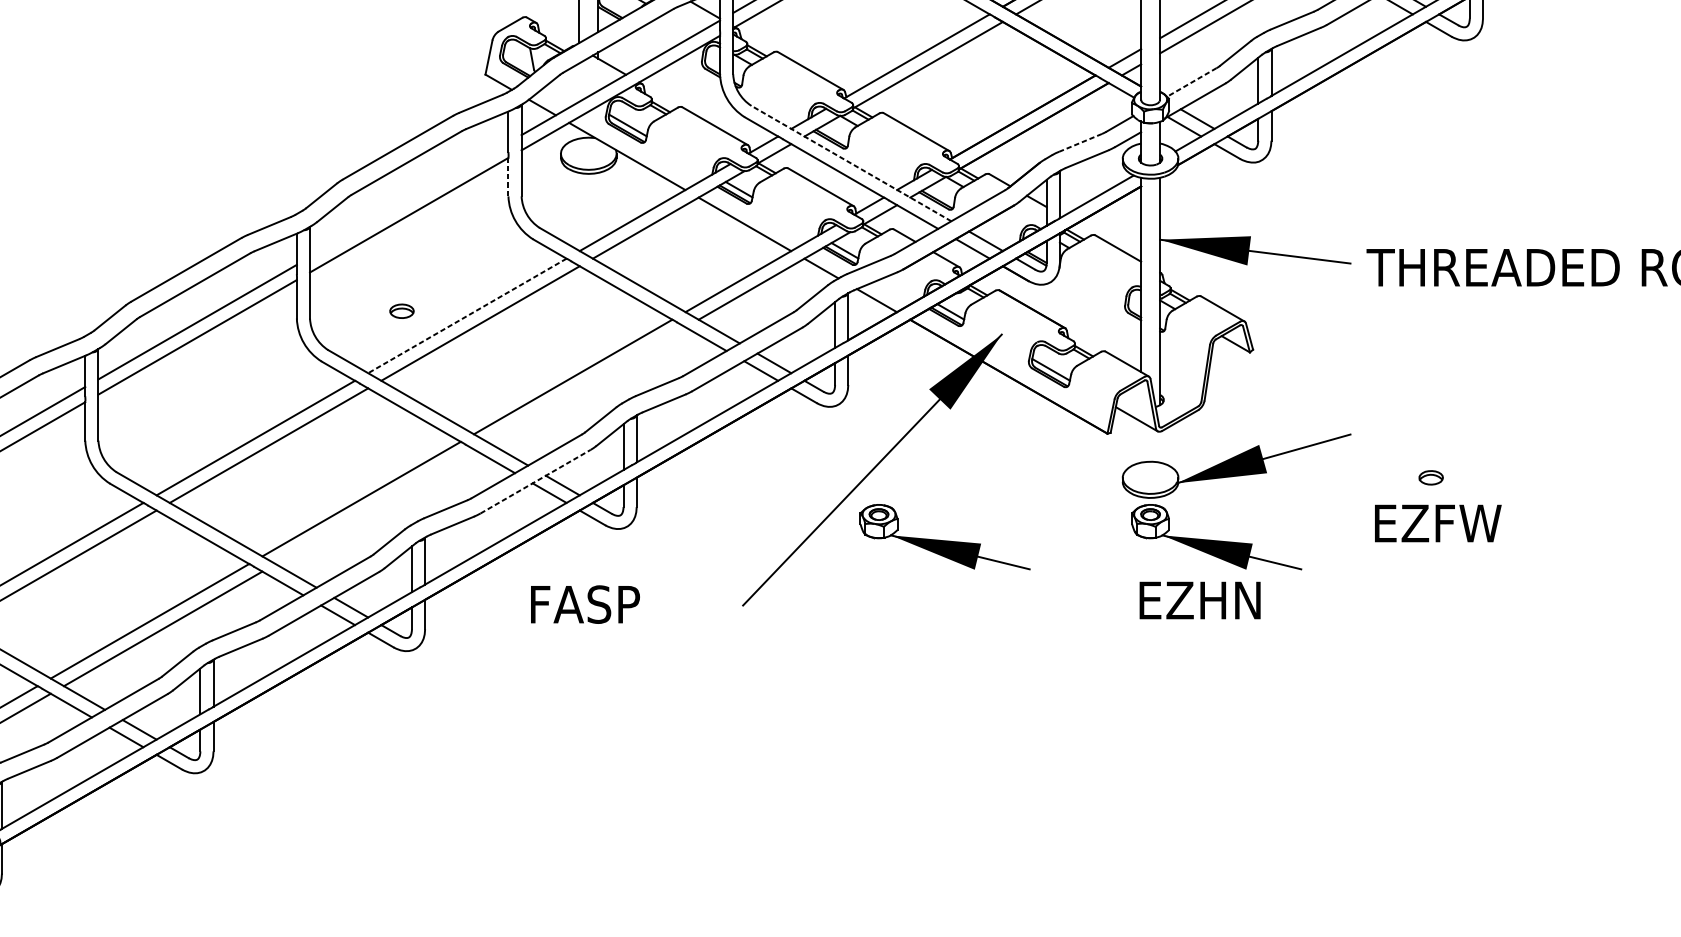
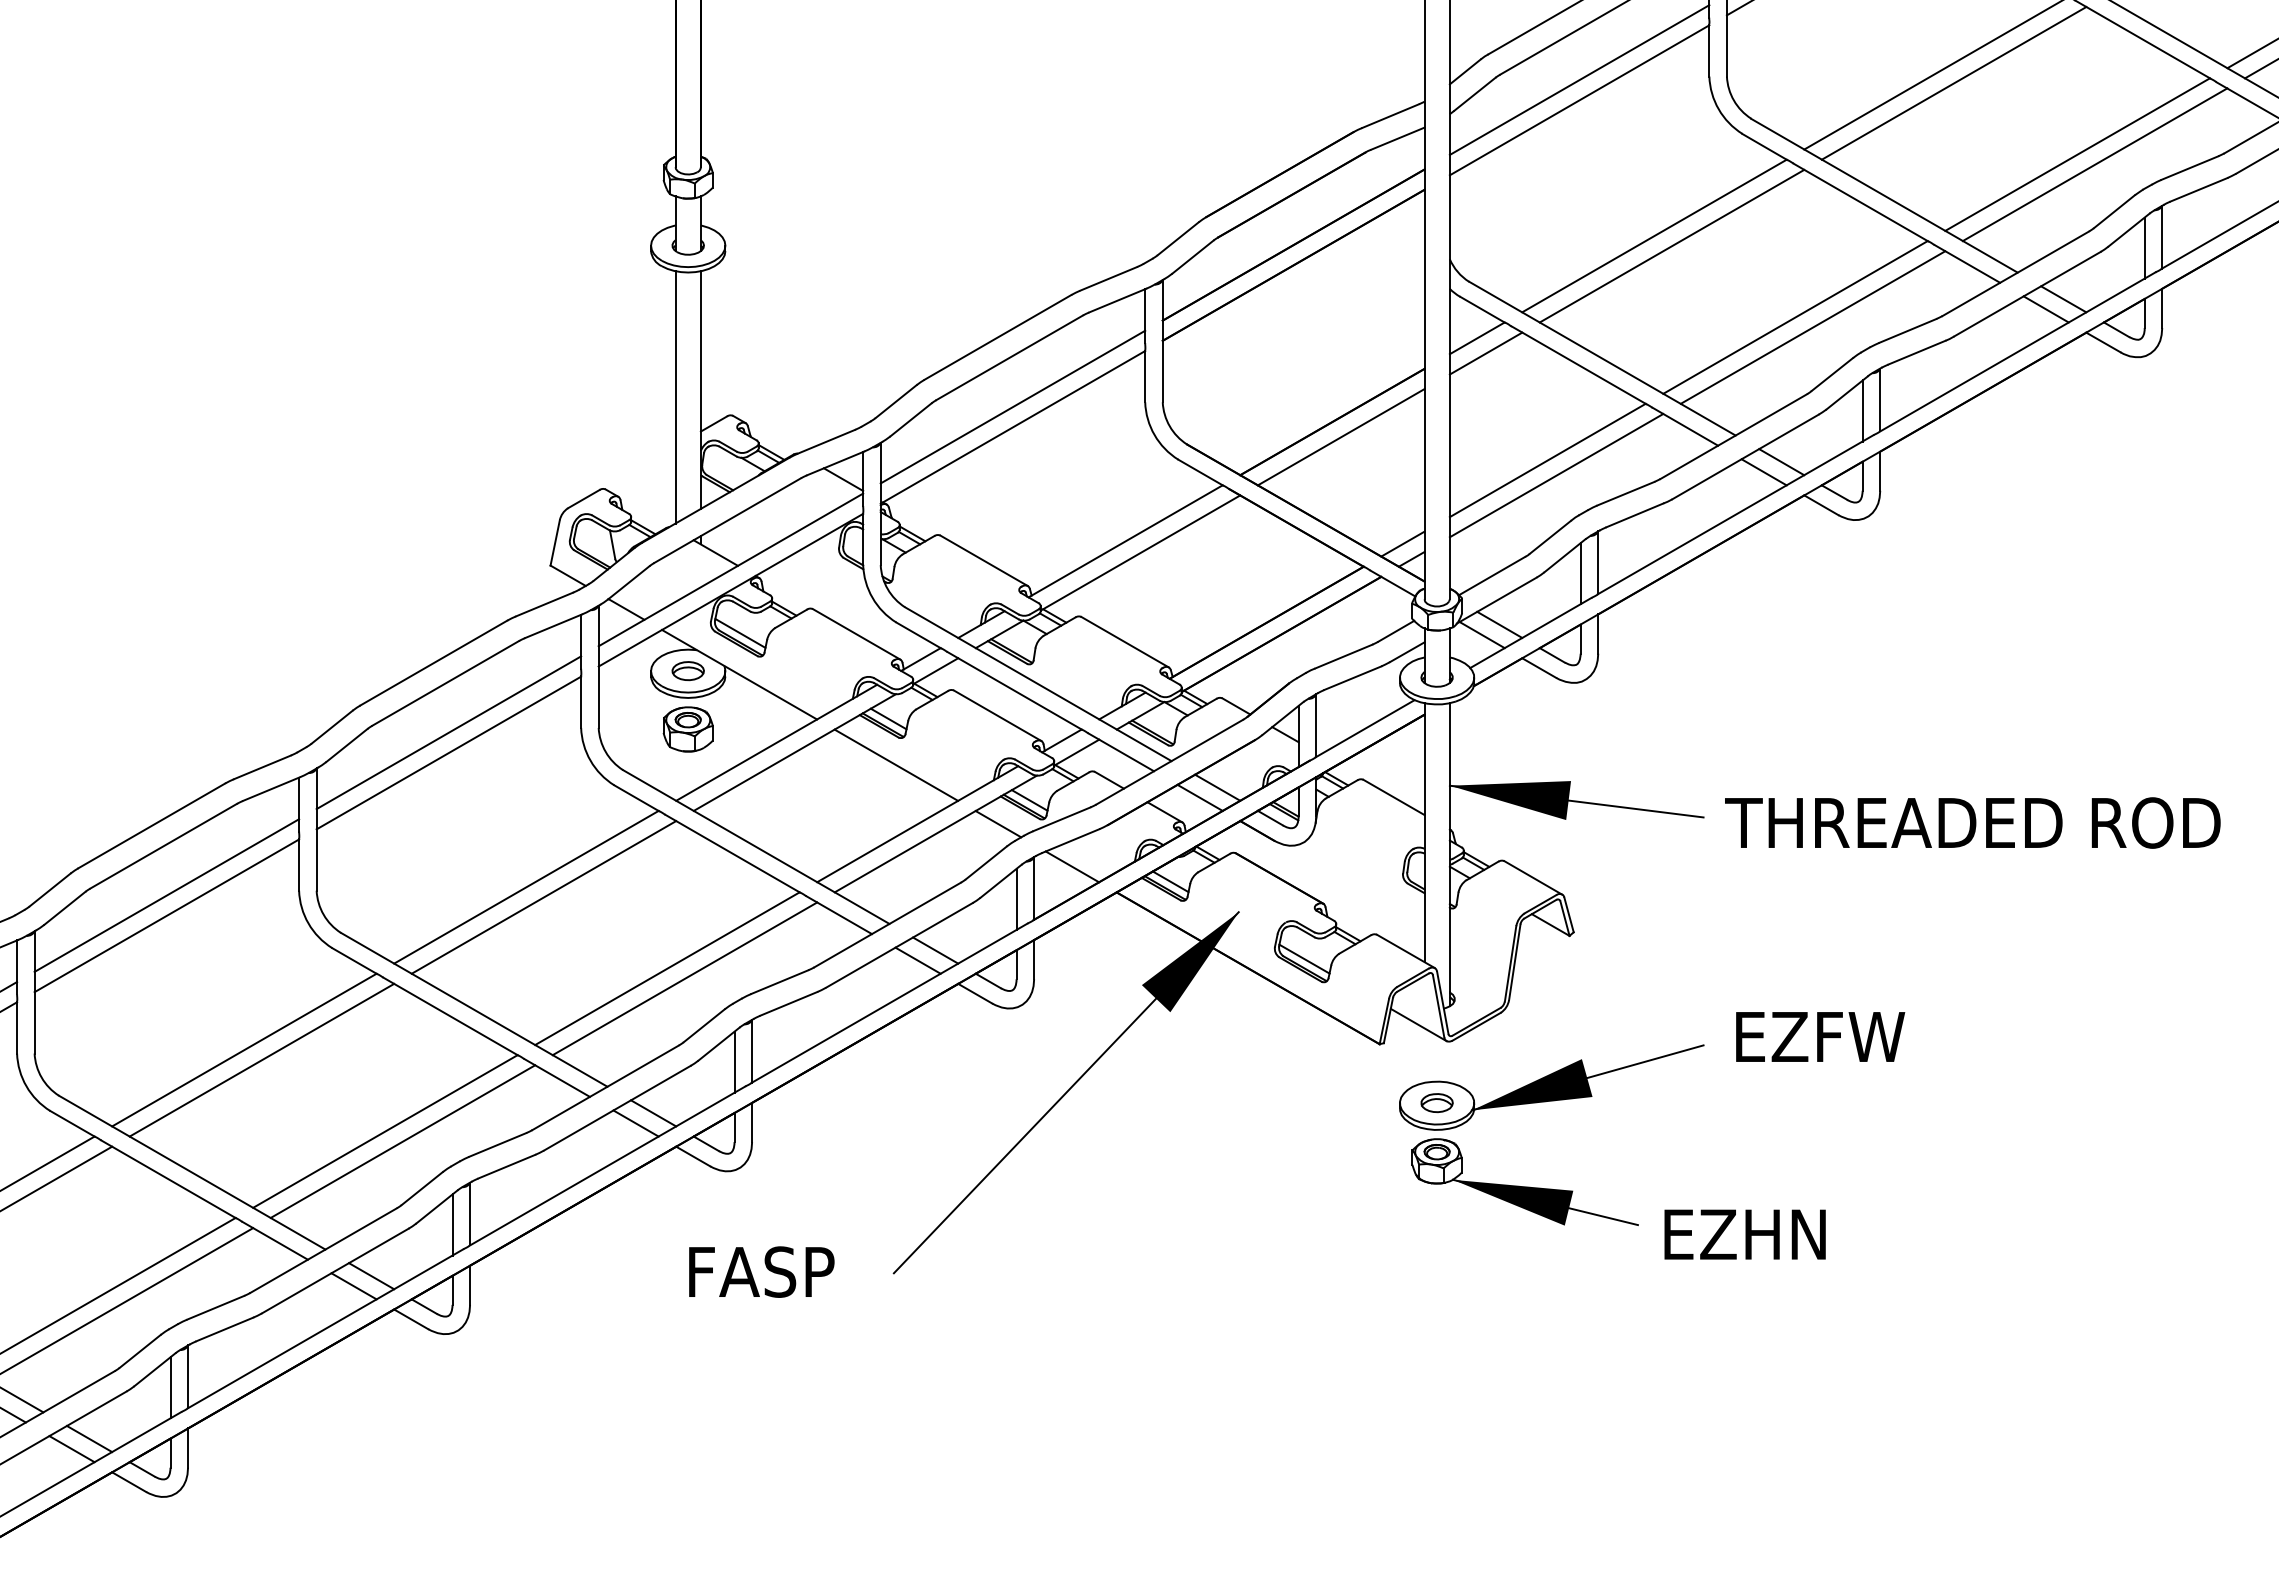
line: (1191, 82) -> (1491, 576), dashed -> solid
line: (1080, 142) -> (1343, 656), dashed -> solid
line: (851, 163) -> (1038, 684), dashed -> solid
line: (508, 177) -> (581, 702), dashed -> solid
part: (588, 197) -> (687, 729), added
line: (408, 199) -> (448, 732), added
part: (401, 311) -> (687, 671), moved
line: (467, 316) -> (526, 887), dashed -> solid
line: (585, 384) -> (684, 978), added
part: (1430, 478) -> (1436, 1103), moved
line: (535, 481) -> (617, 1108), dashed -> solid
line: (374, 506) -> (402, 1141), added
text: (1438, 523) -> (1820, 1036), moved
part: (944, 536) -> (1162, 1181), removed
text: (1199, 600) -> (1744, 1234), moved
text: (585, 604) -> (761, 1271), moved

